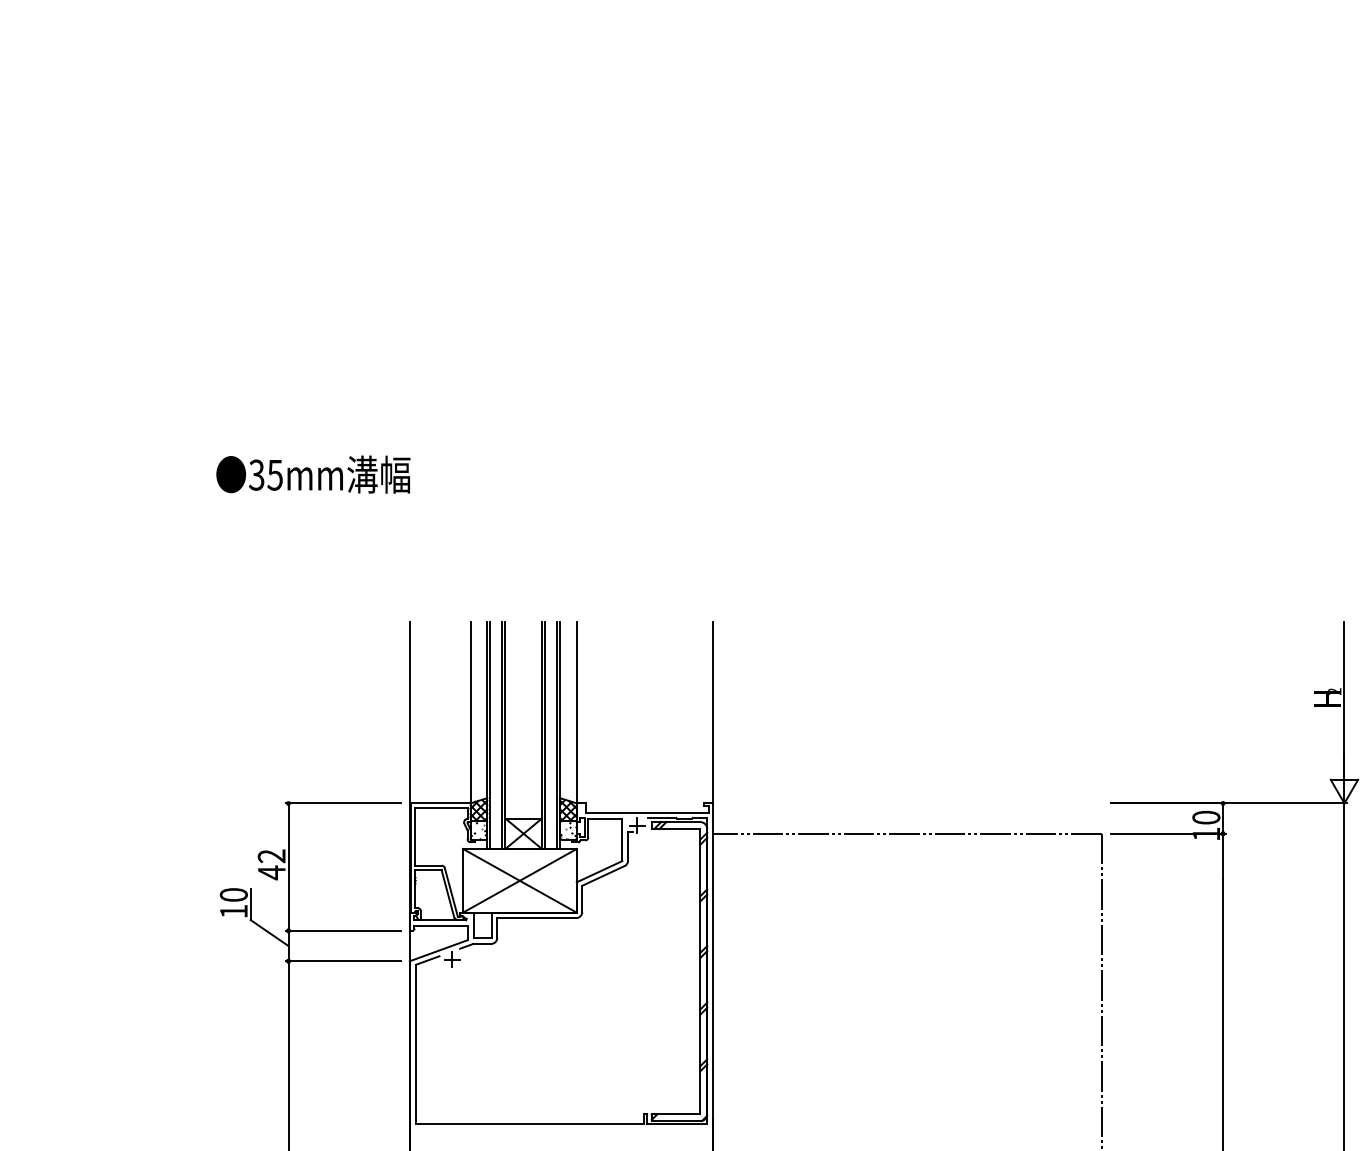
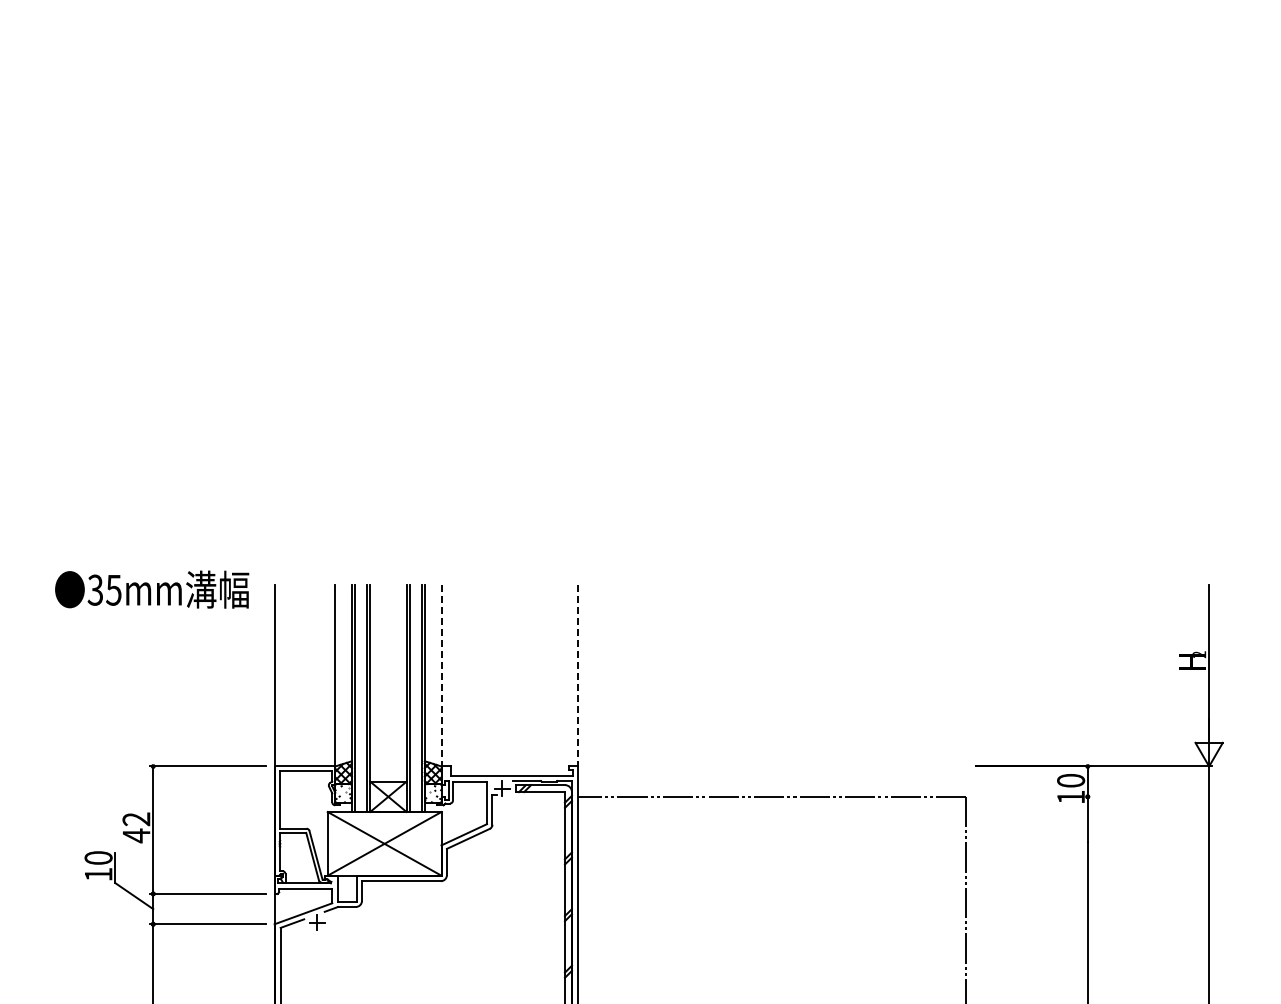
text: (313, 474) -> (152, 589), moved
line: (576, 713) -> (441, 676), solid -> dashed
line: (713, 713) -> (578, 676), solid -> dashed
line: (1168, 833) -> (1033, 796), removed

